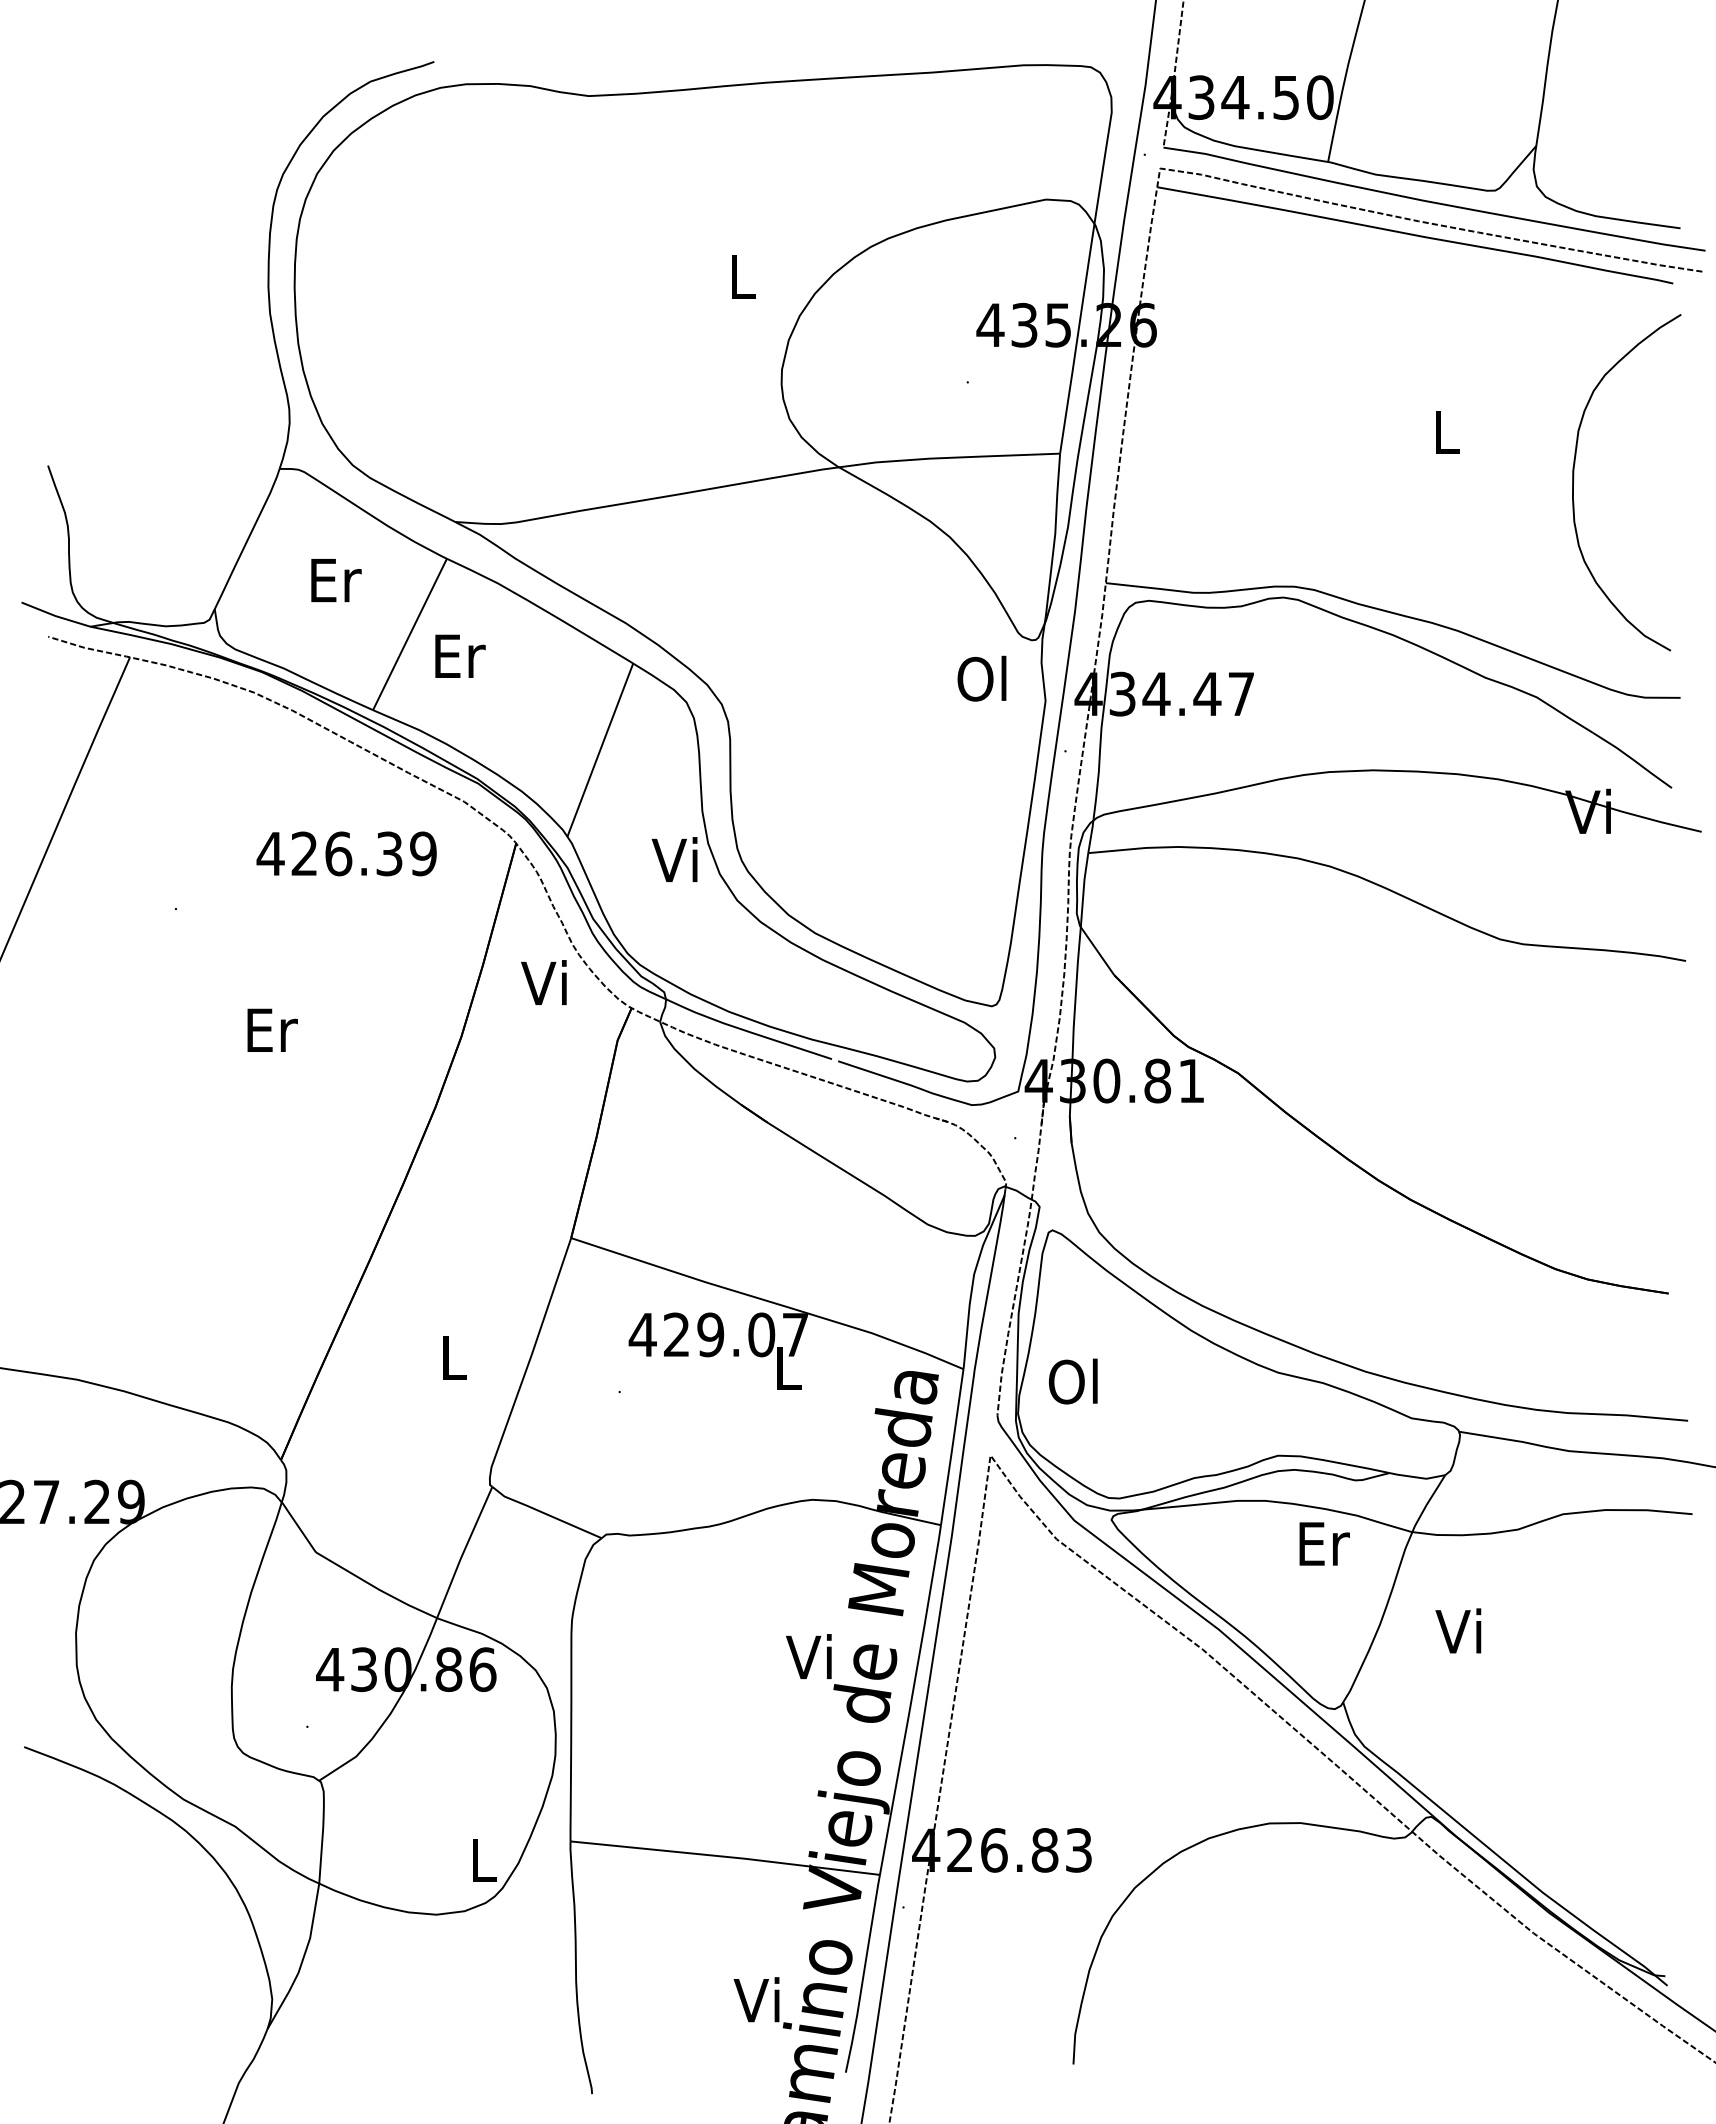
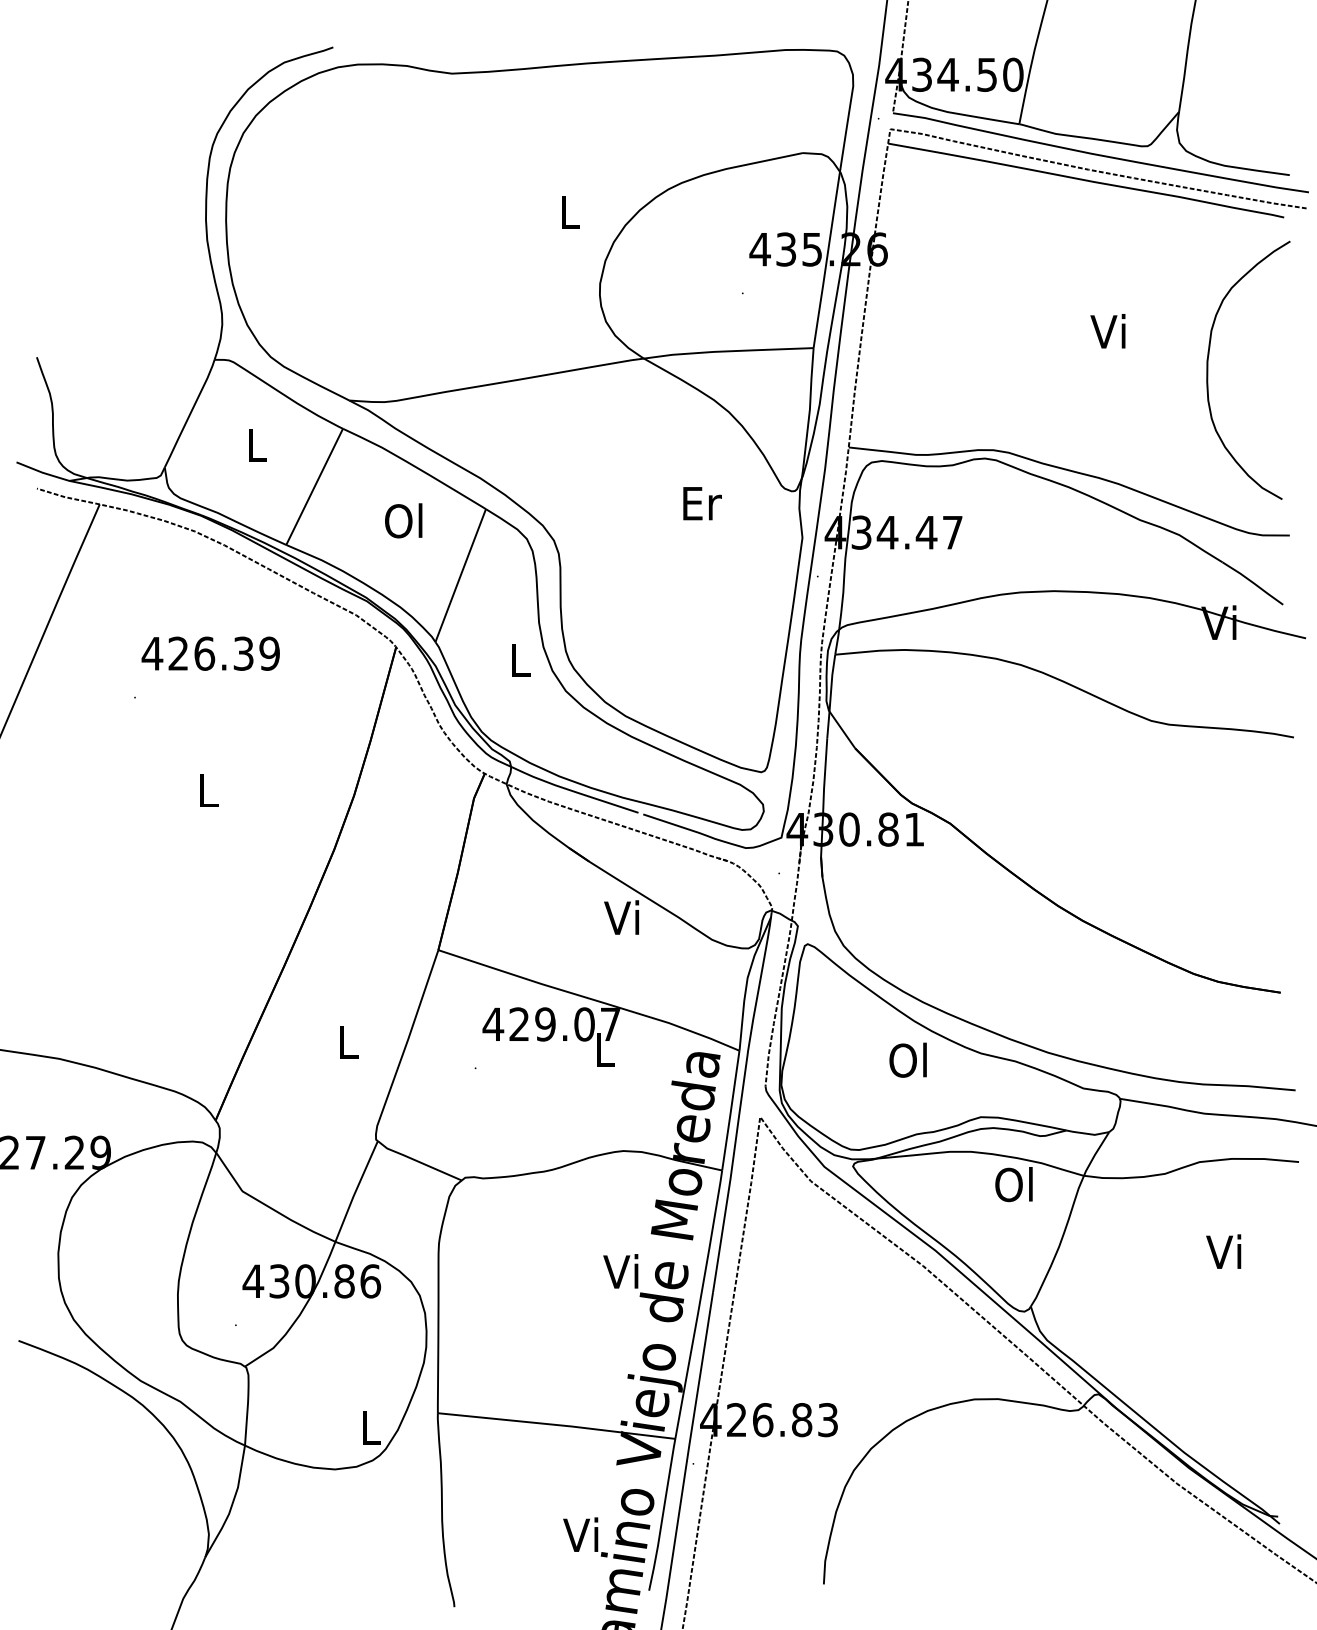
text: (1443, 431) -> (1107, 331), L -> Vi
text: (336, 580) -> (258, 445), Er -> L
text: (460, 655) -> (702, 503), moved
text: (981, 678) -> (403, 520), moved
text: (346, 853) -> (210, 653), moved
text: (674, 859) -> (517, 659), Vi -> L
text: (543, 982) -> (621, 917), moved
text: (272, 1029) -> (209, 790), Er -> L
text: (1073, 1381) -> (908, 1060), moved
text: (1322, 1543) -> (1015, 1184), Er -> Ol
text: (1458, 1630) -> (1223, 1251), moved

